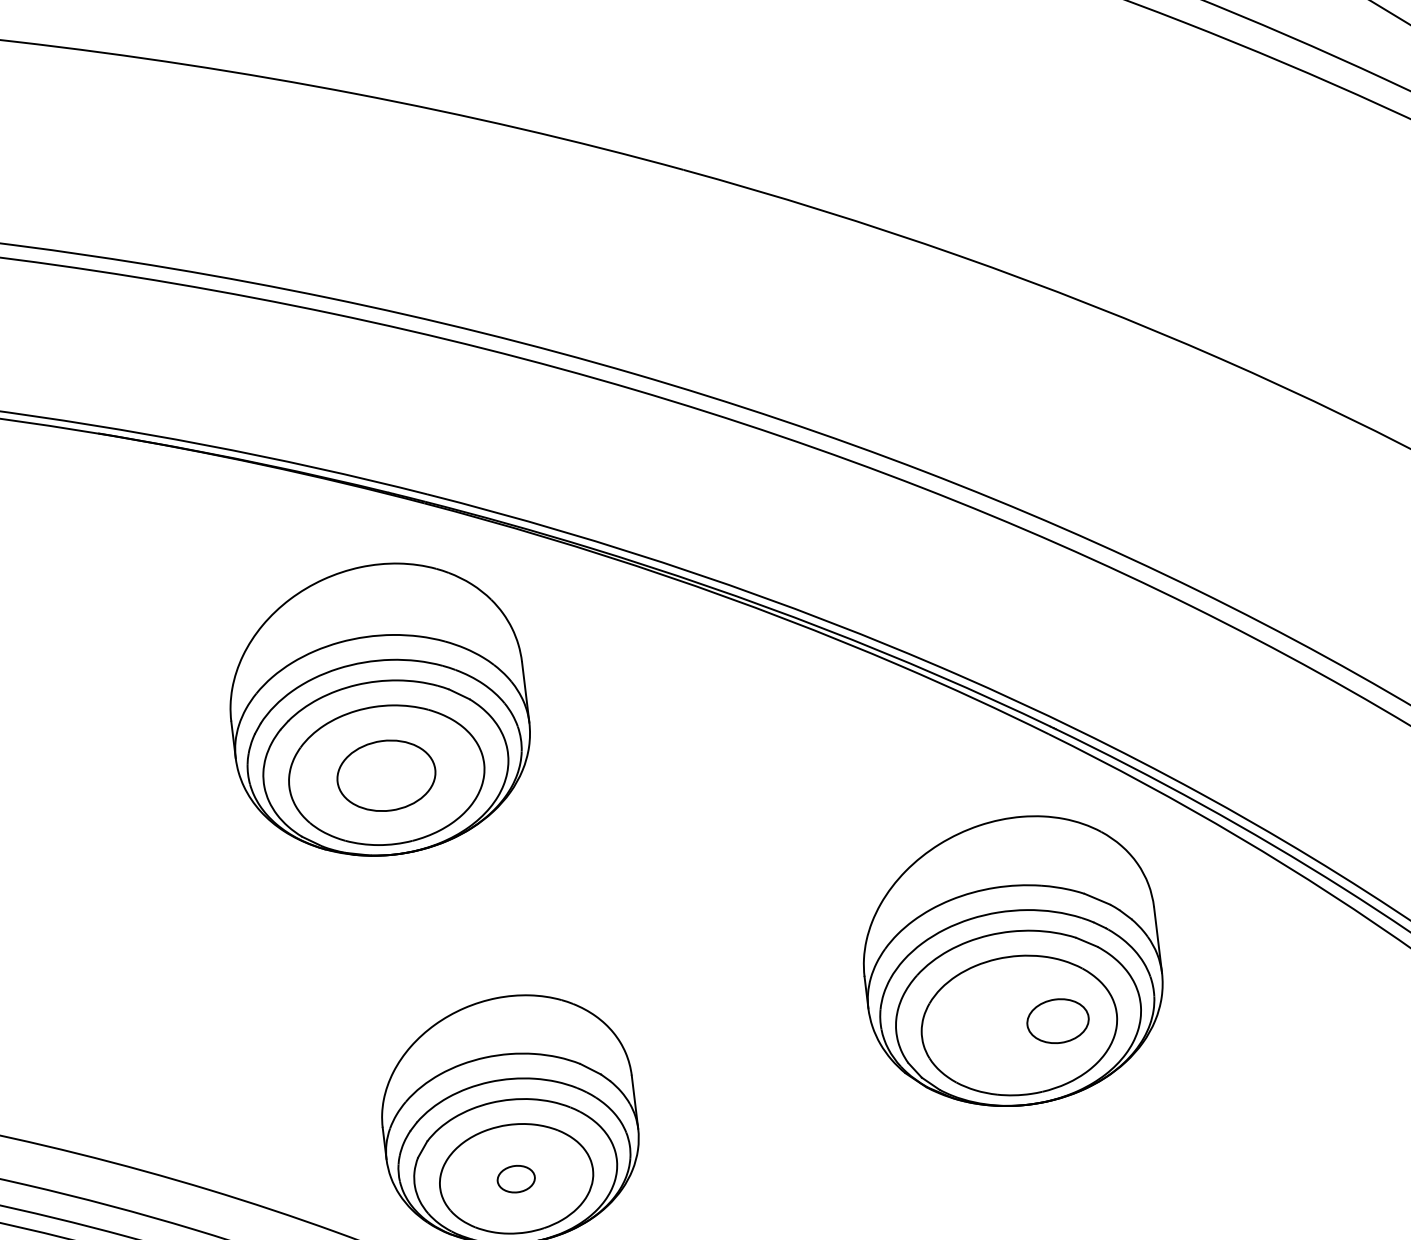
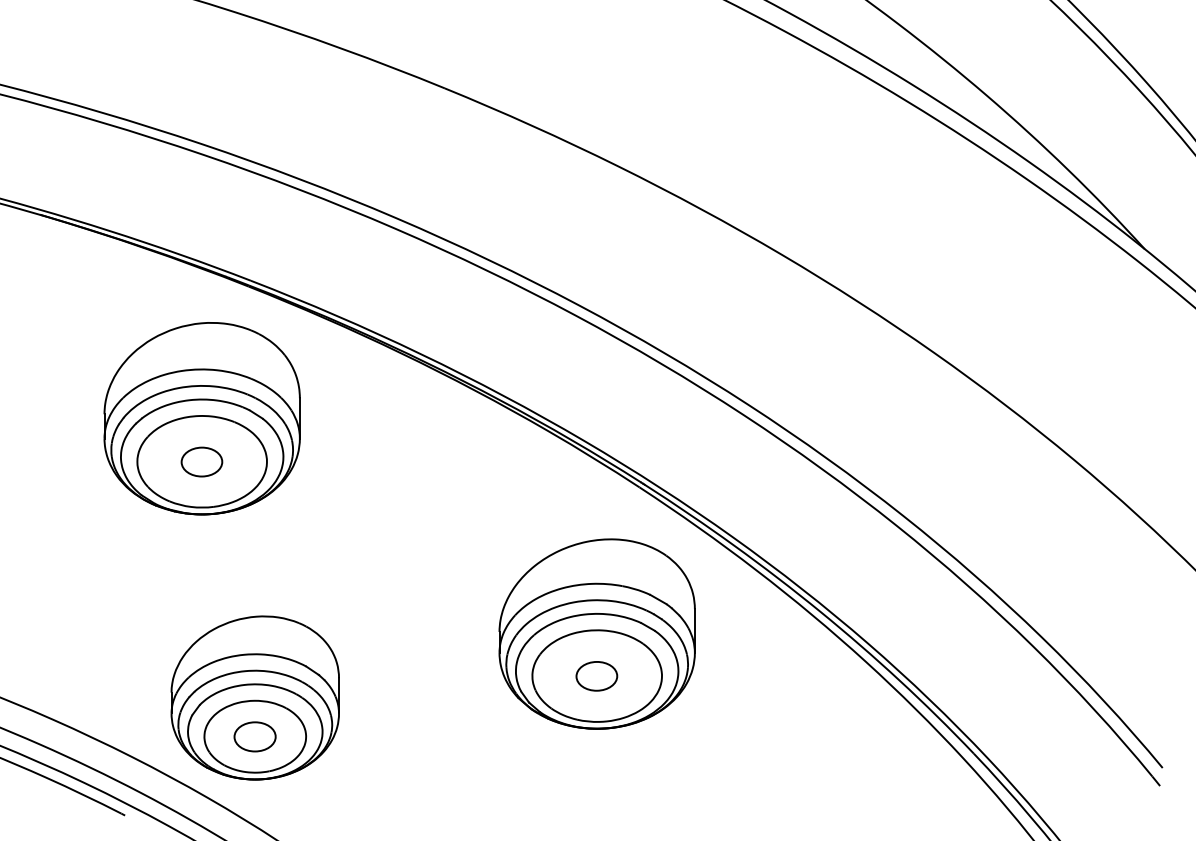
part: (385, 774) -> (201, 461), size x0.62
part: (1057, 1021) -> (596, 676), moved
part: (515, 1178) -> (254, 736), size x1.67

